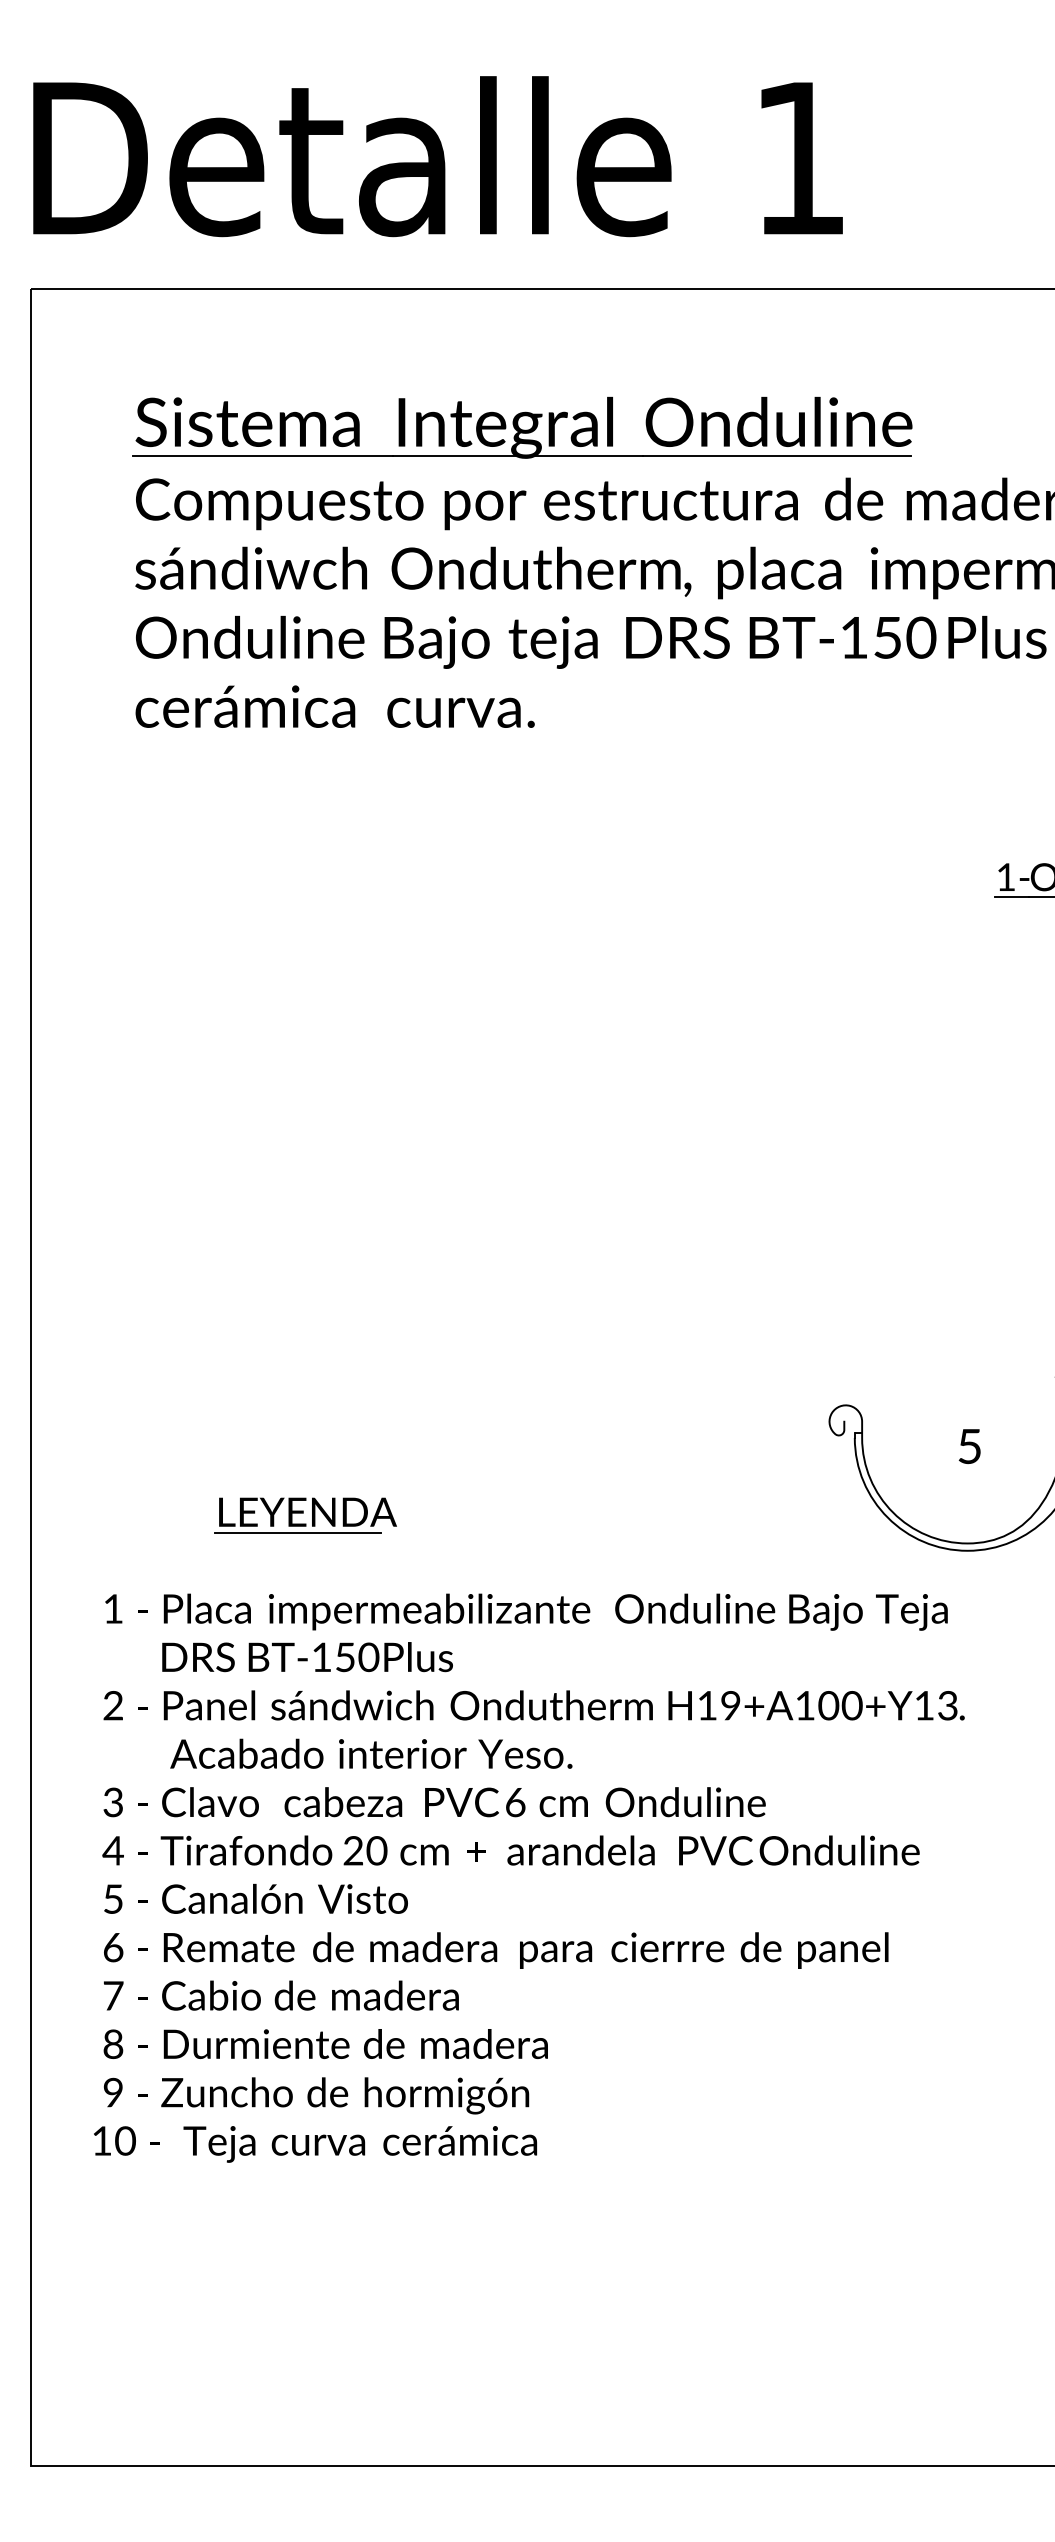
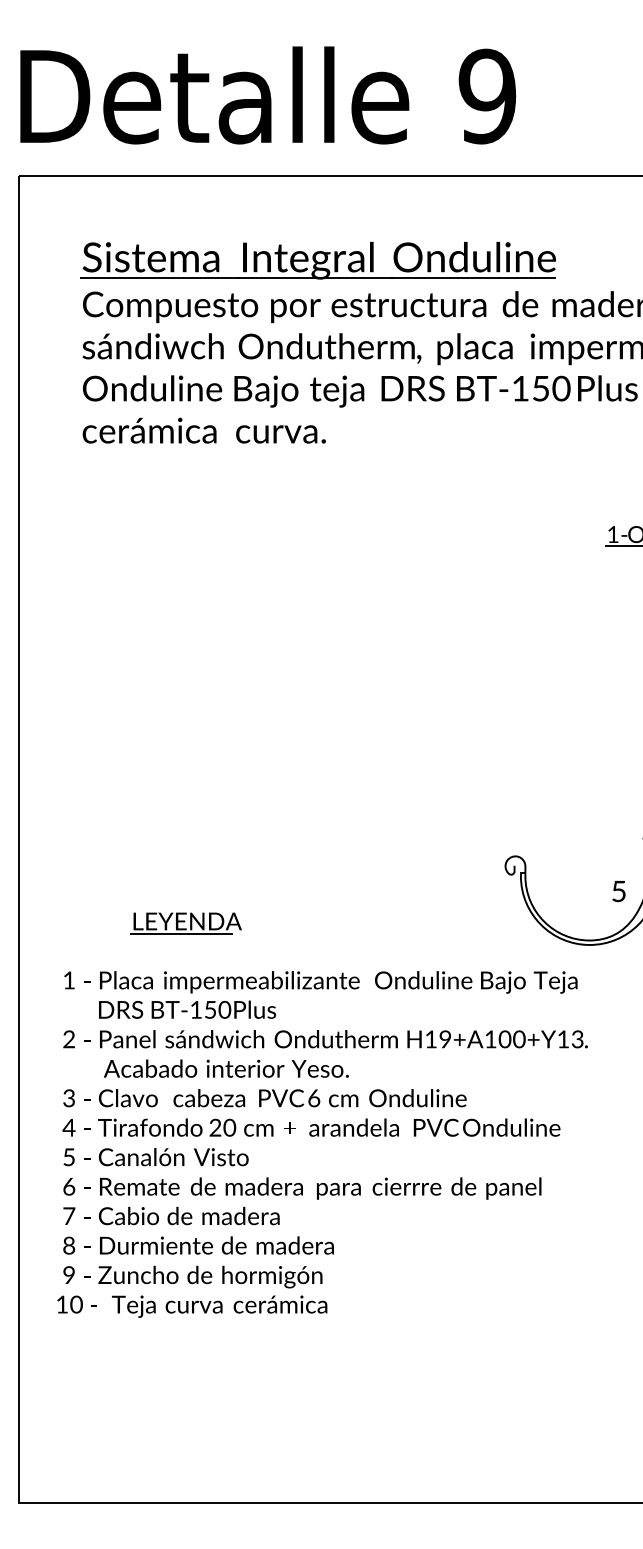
text: (799, 158) -> (487, 96), 1 -> 9
text: (968, 1446) -> (618, 891), moved

